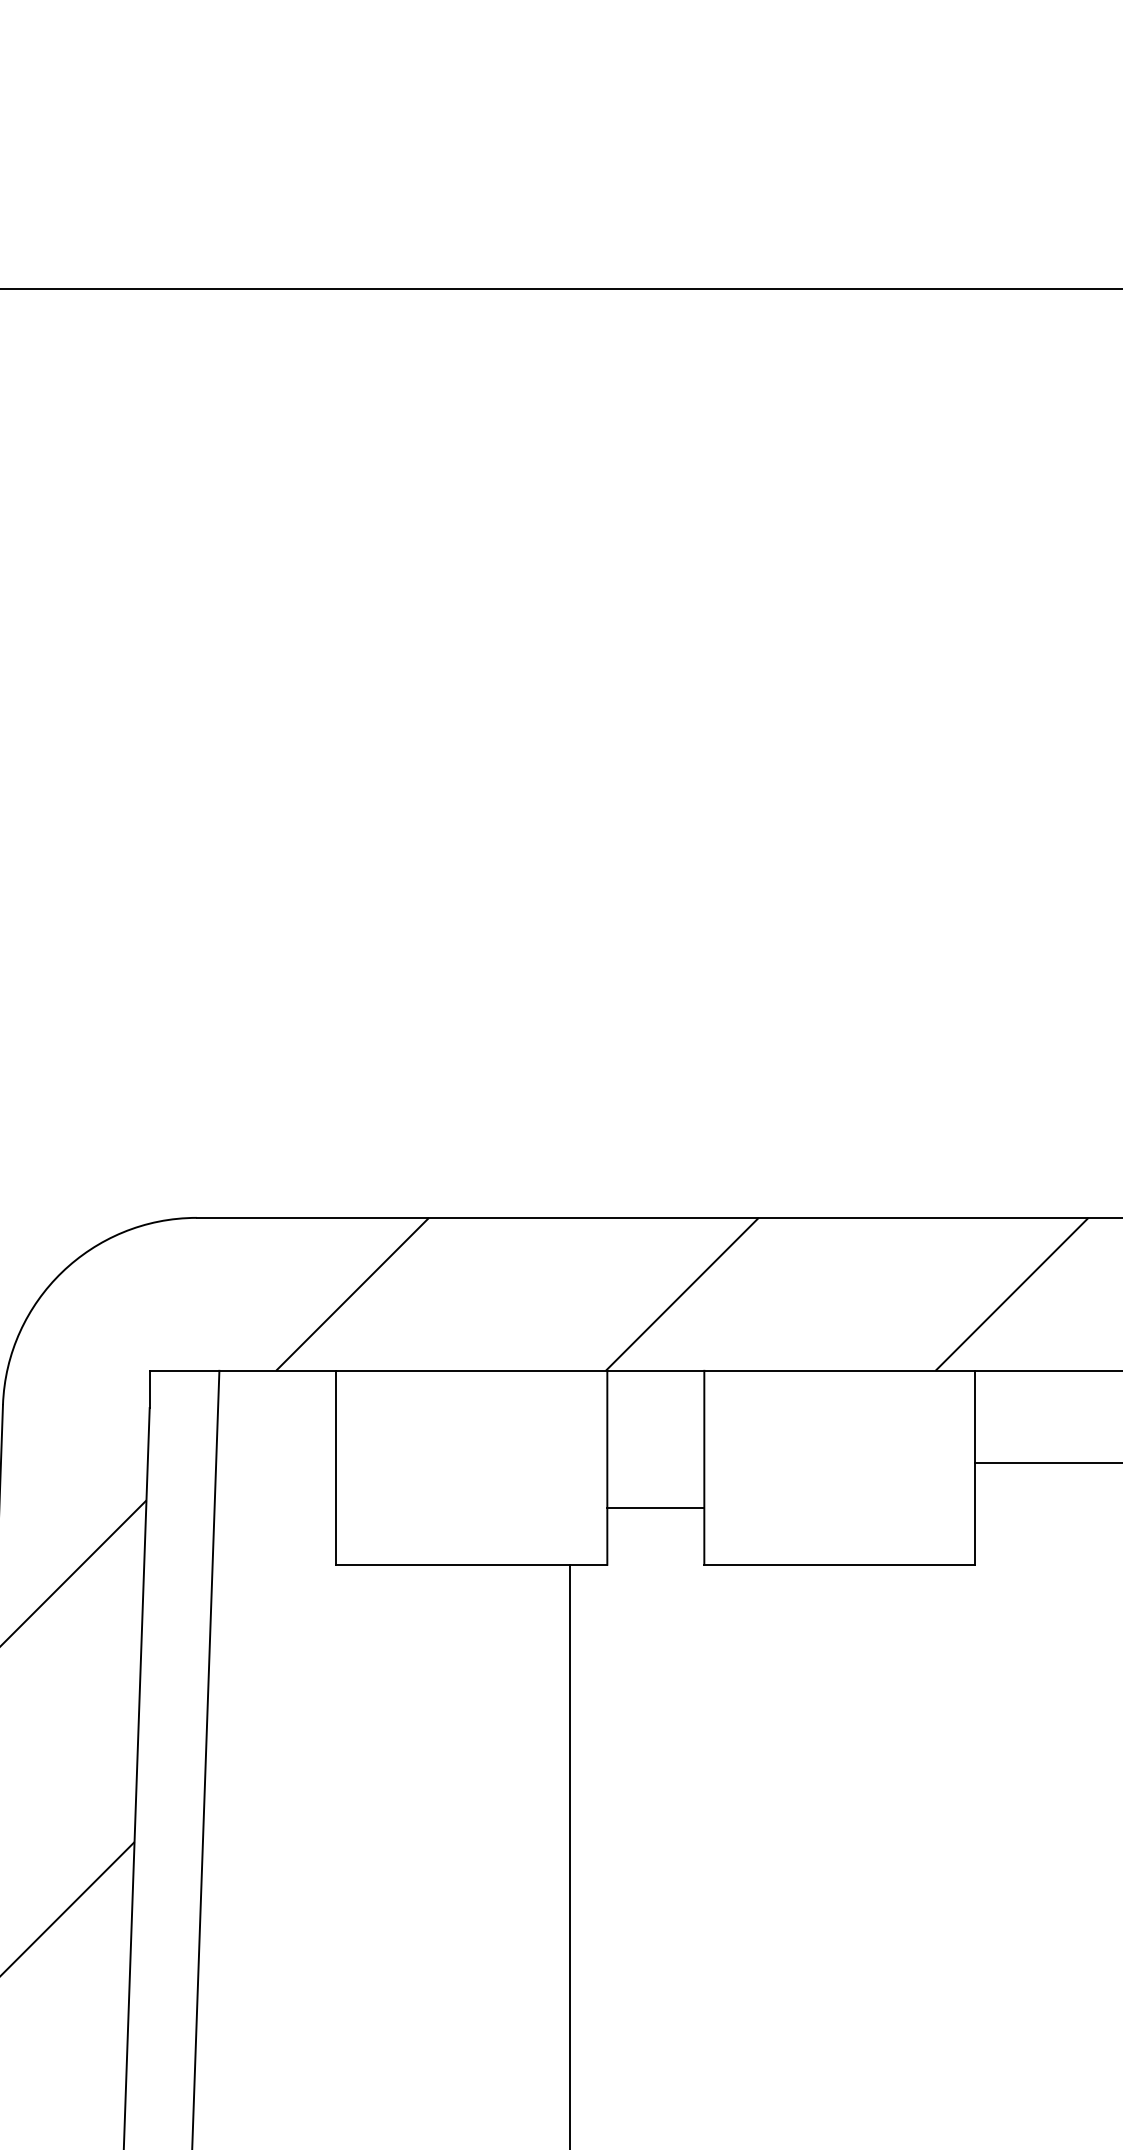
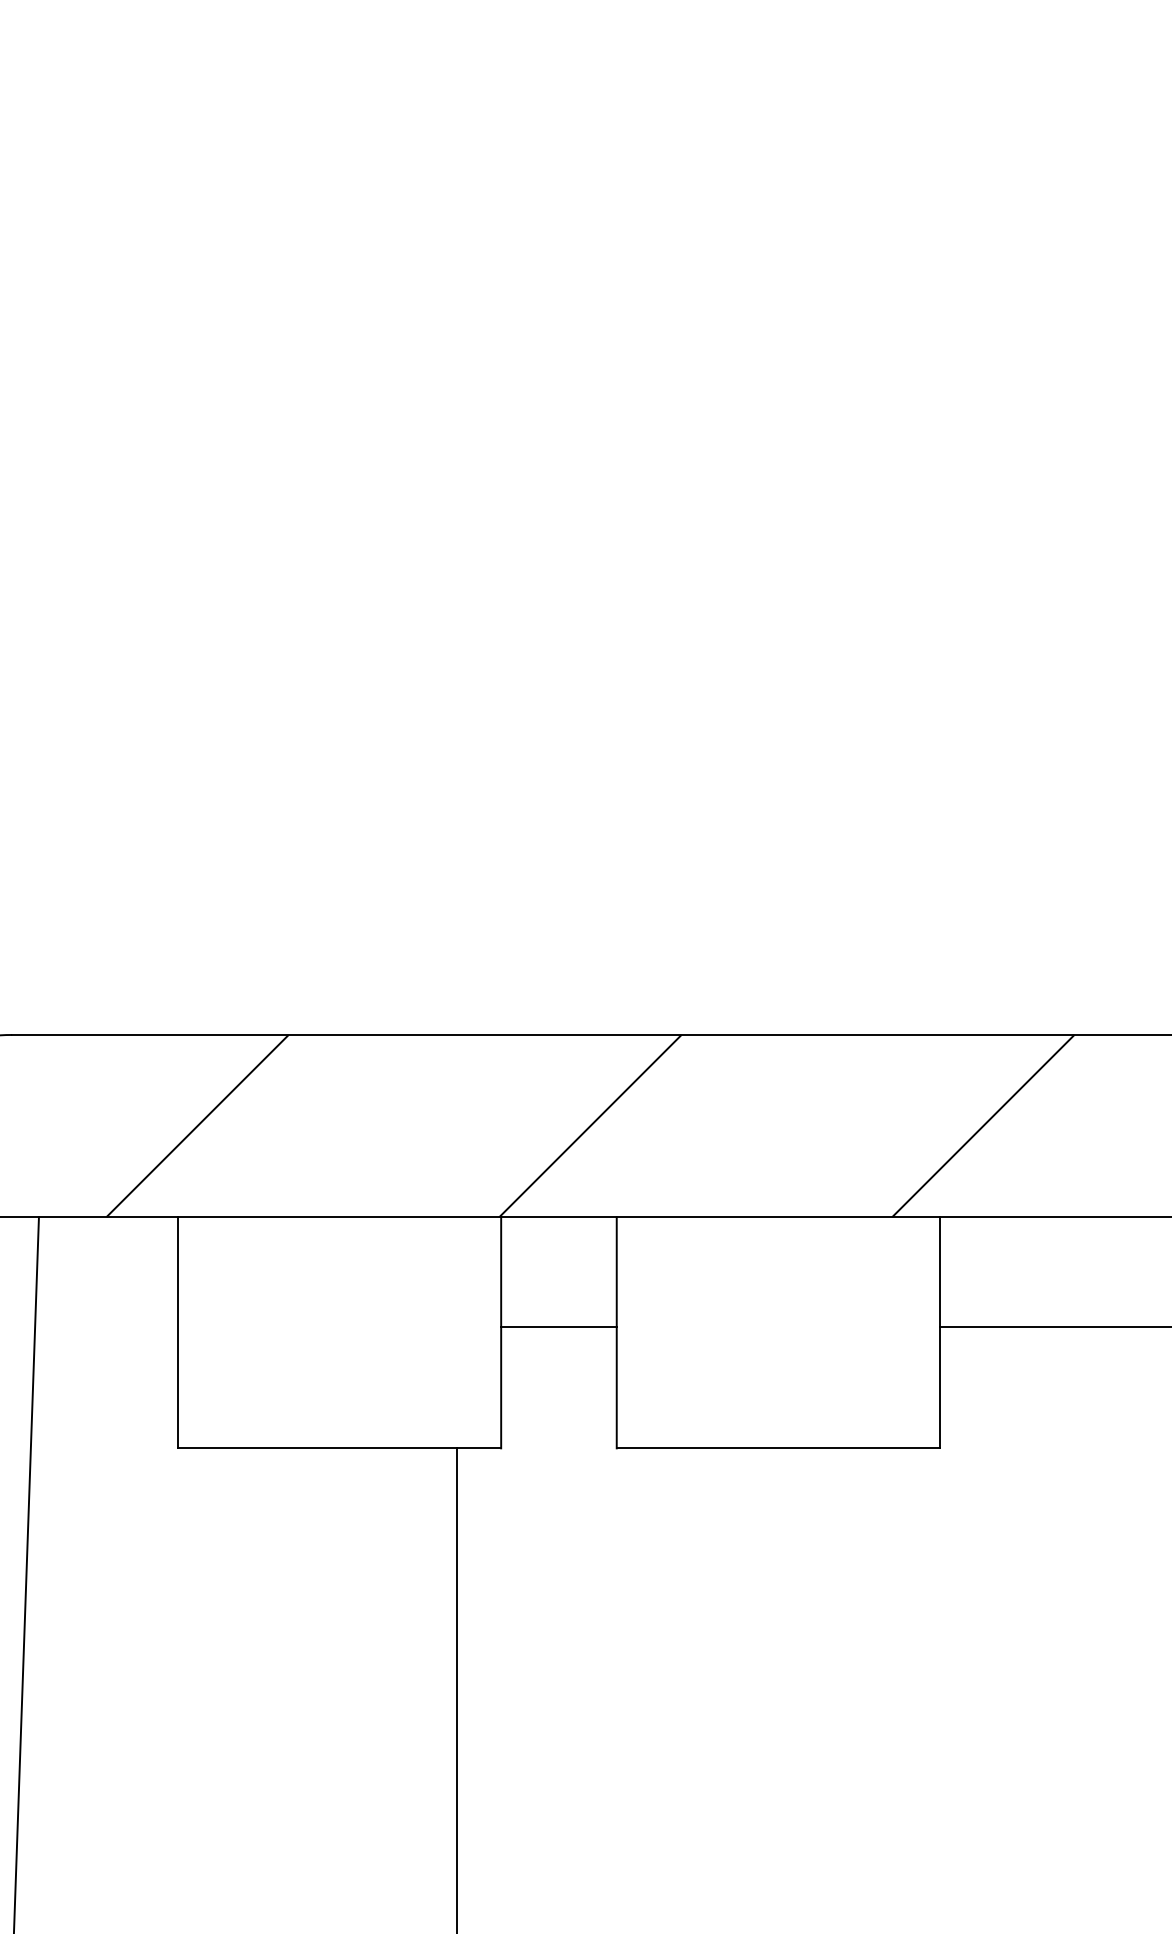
line: (655, 1507) -> (558, 1326), moved

